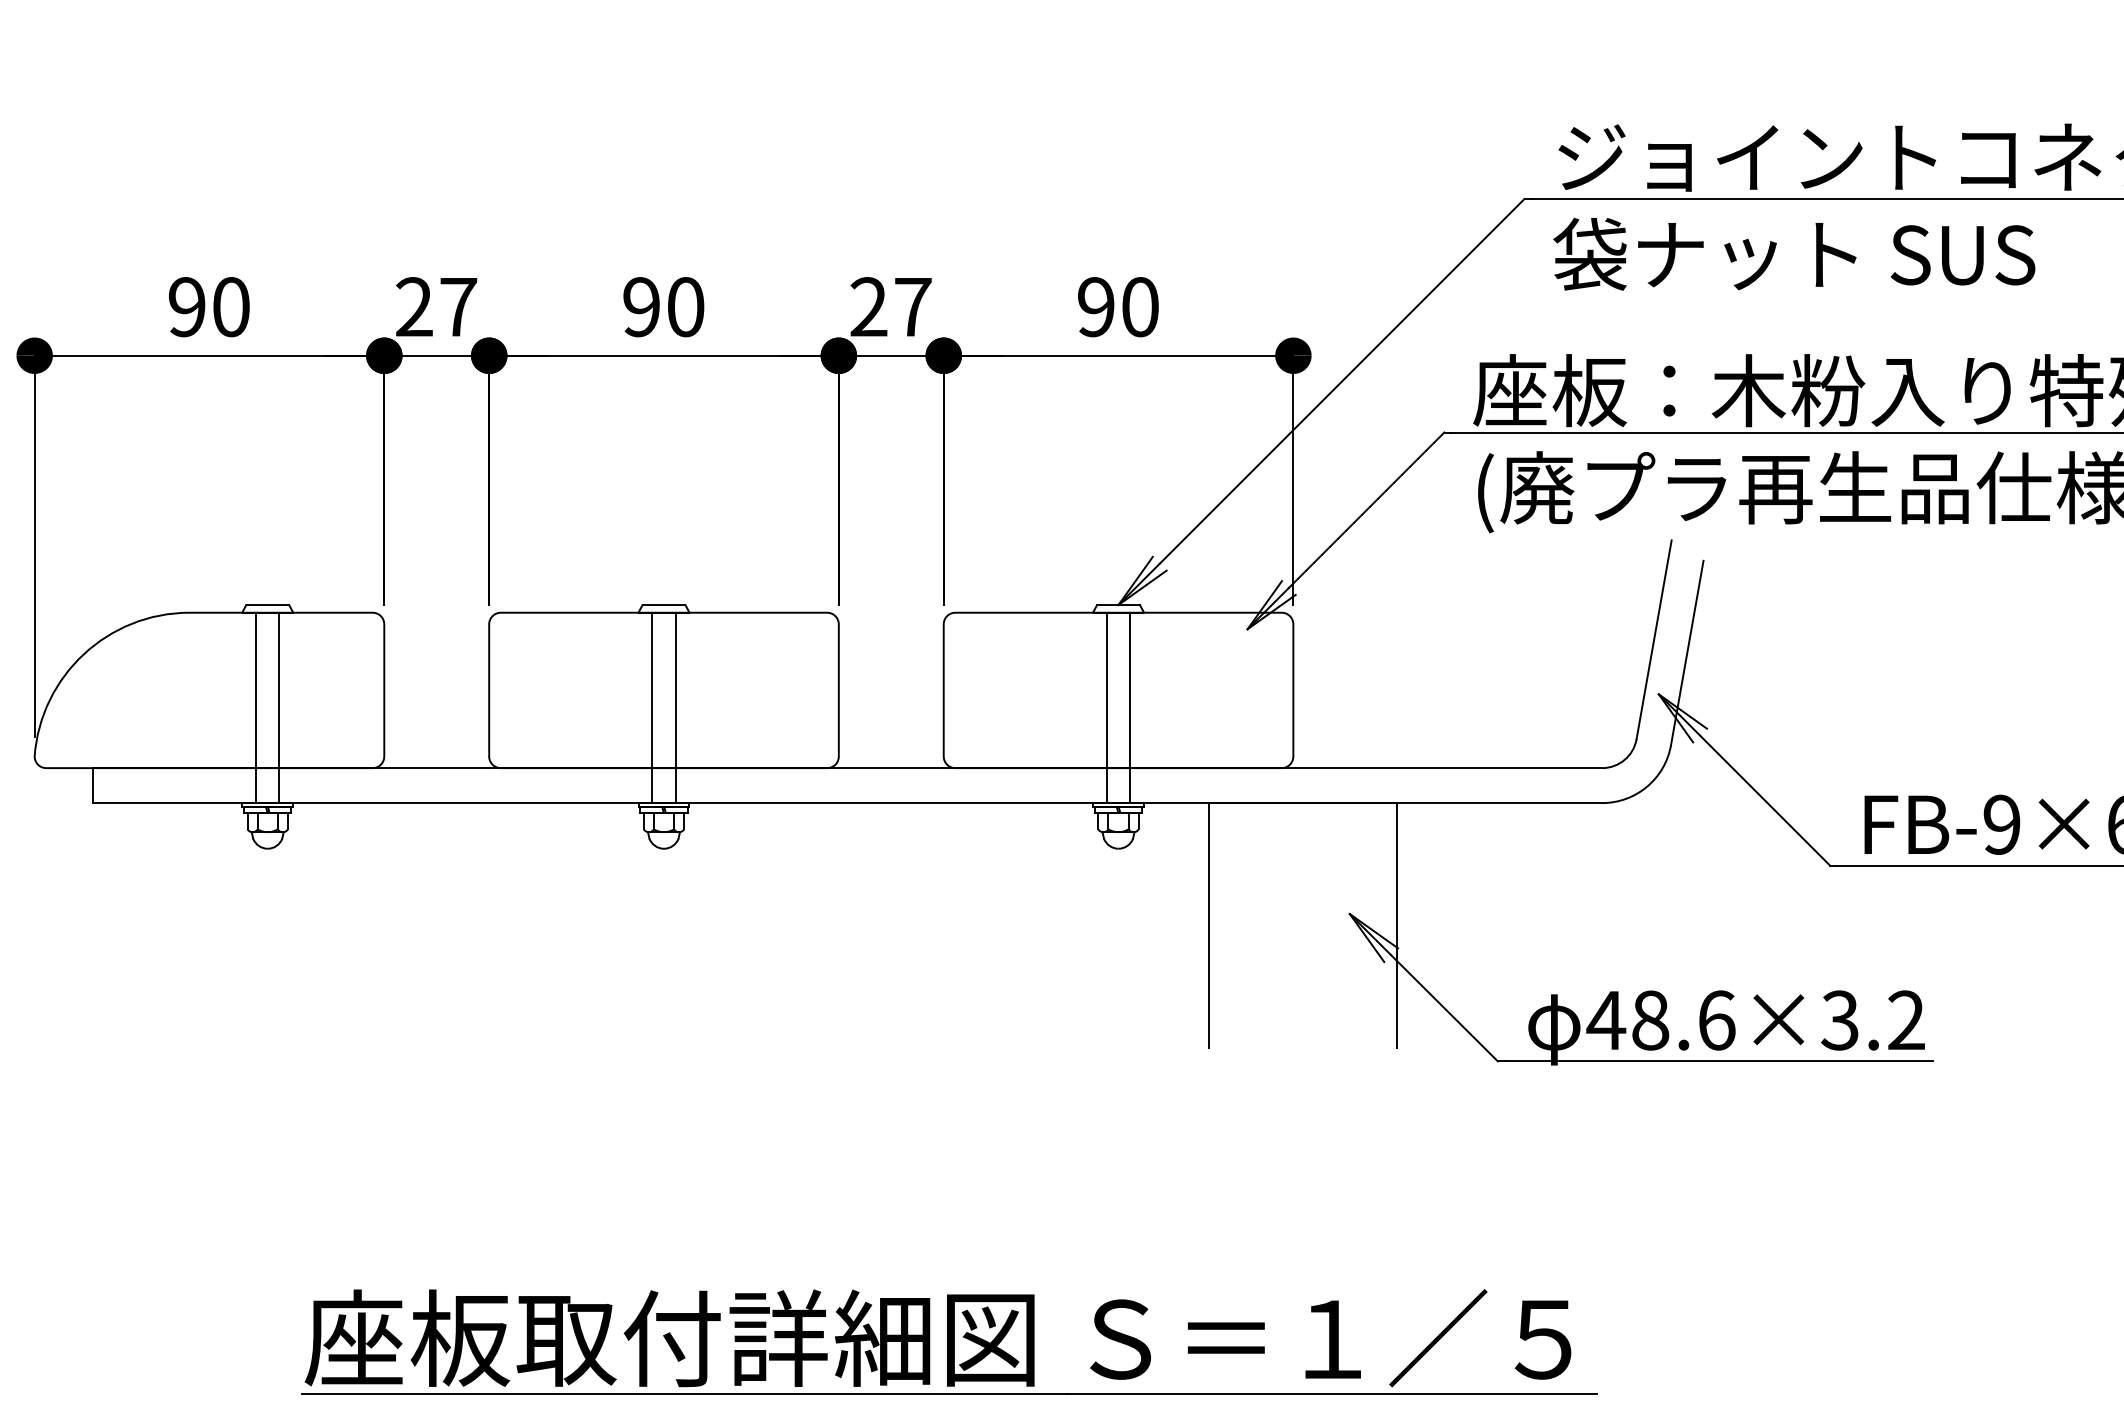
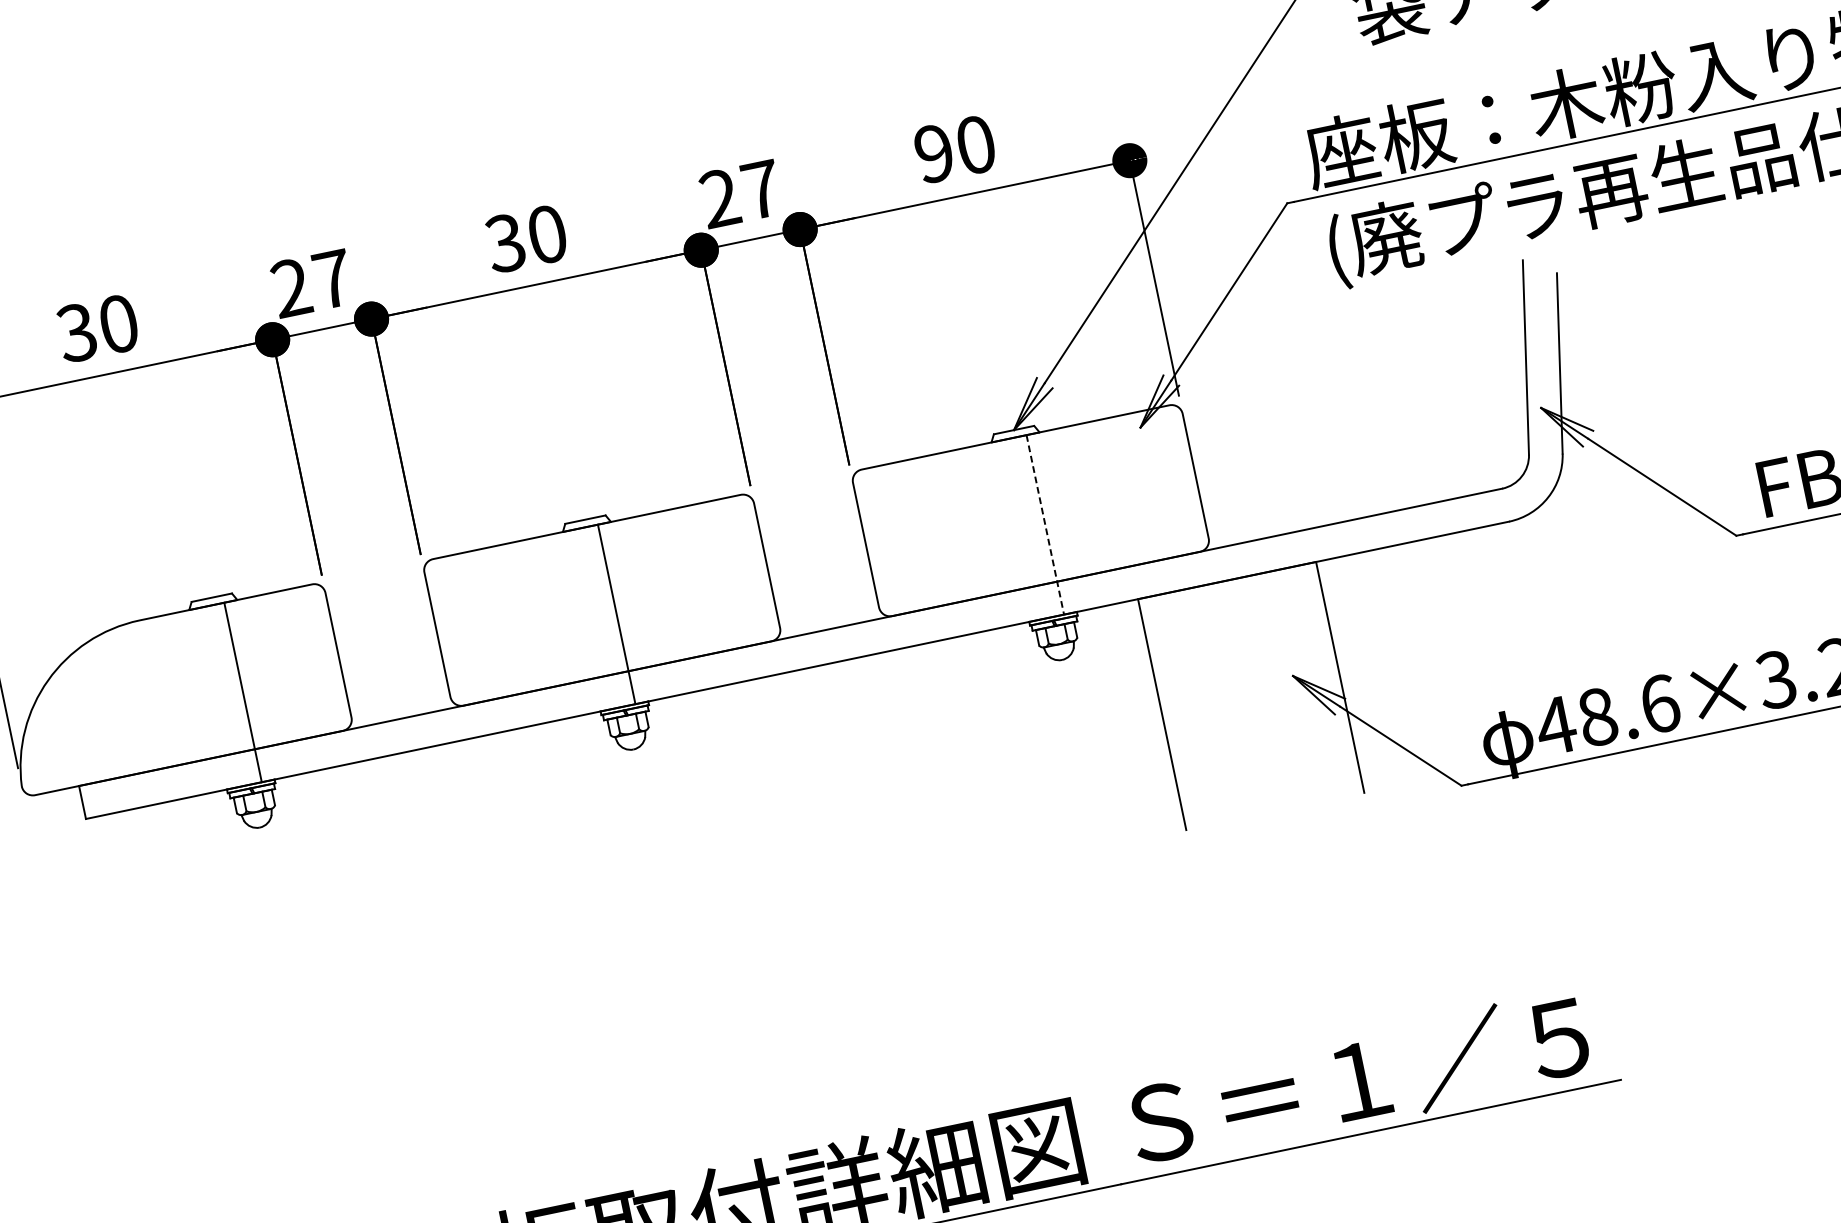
text: (186, 307) -> (76, 333), 90 -> 30
text: (640, 307) -> (504, 243), 90 -> 30
line: (256, 707) -> (221, 696), removed
line: (652, 707) -> (594, 618), removed
line: (1106, 707) -> (1022, 529), removed
line: (1130, 708) -> (1045, 525), solid -> dashed

